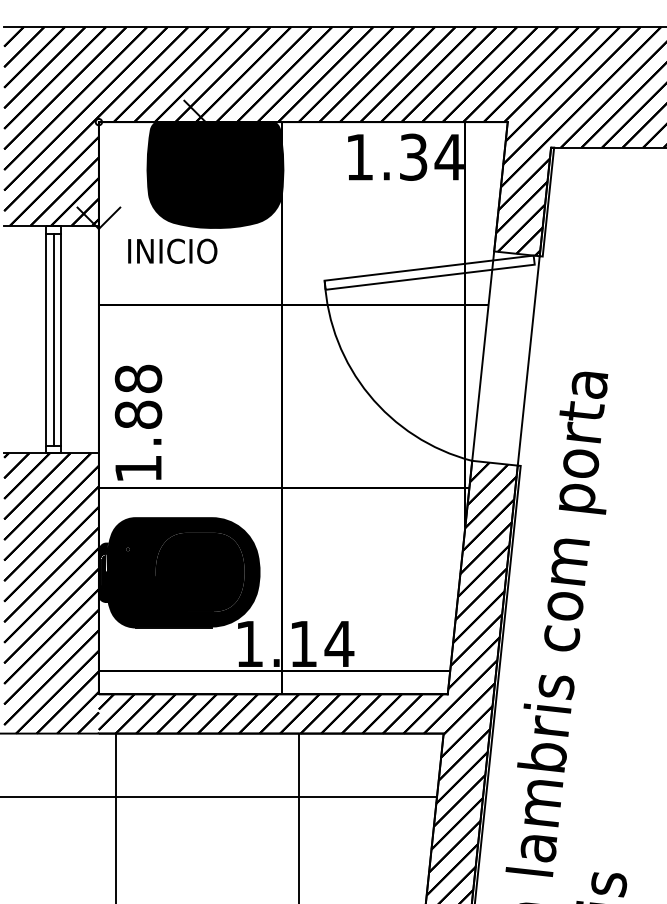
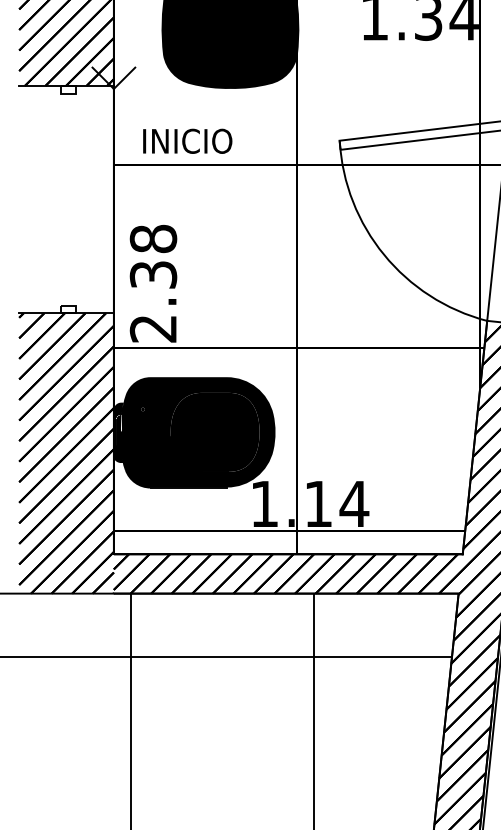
text: (172, 250) -> (187, 140), moved
line: (46, 339) -> (61, 199), removed
line: (53, 339) -> (68, 199), removed
line: (61, 339) -> (76, 199), removed
text: (138, 441) -> (153, 301), 1.88 -> 2.38

